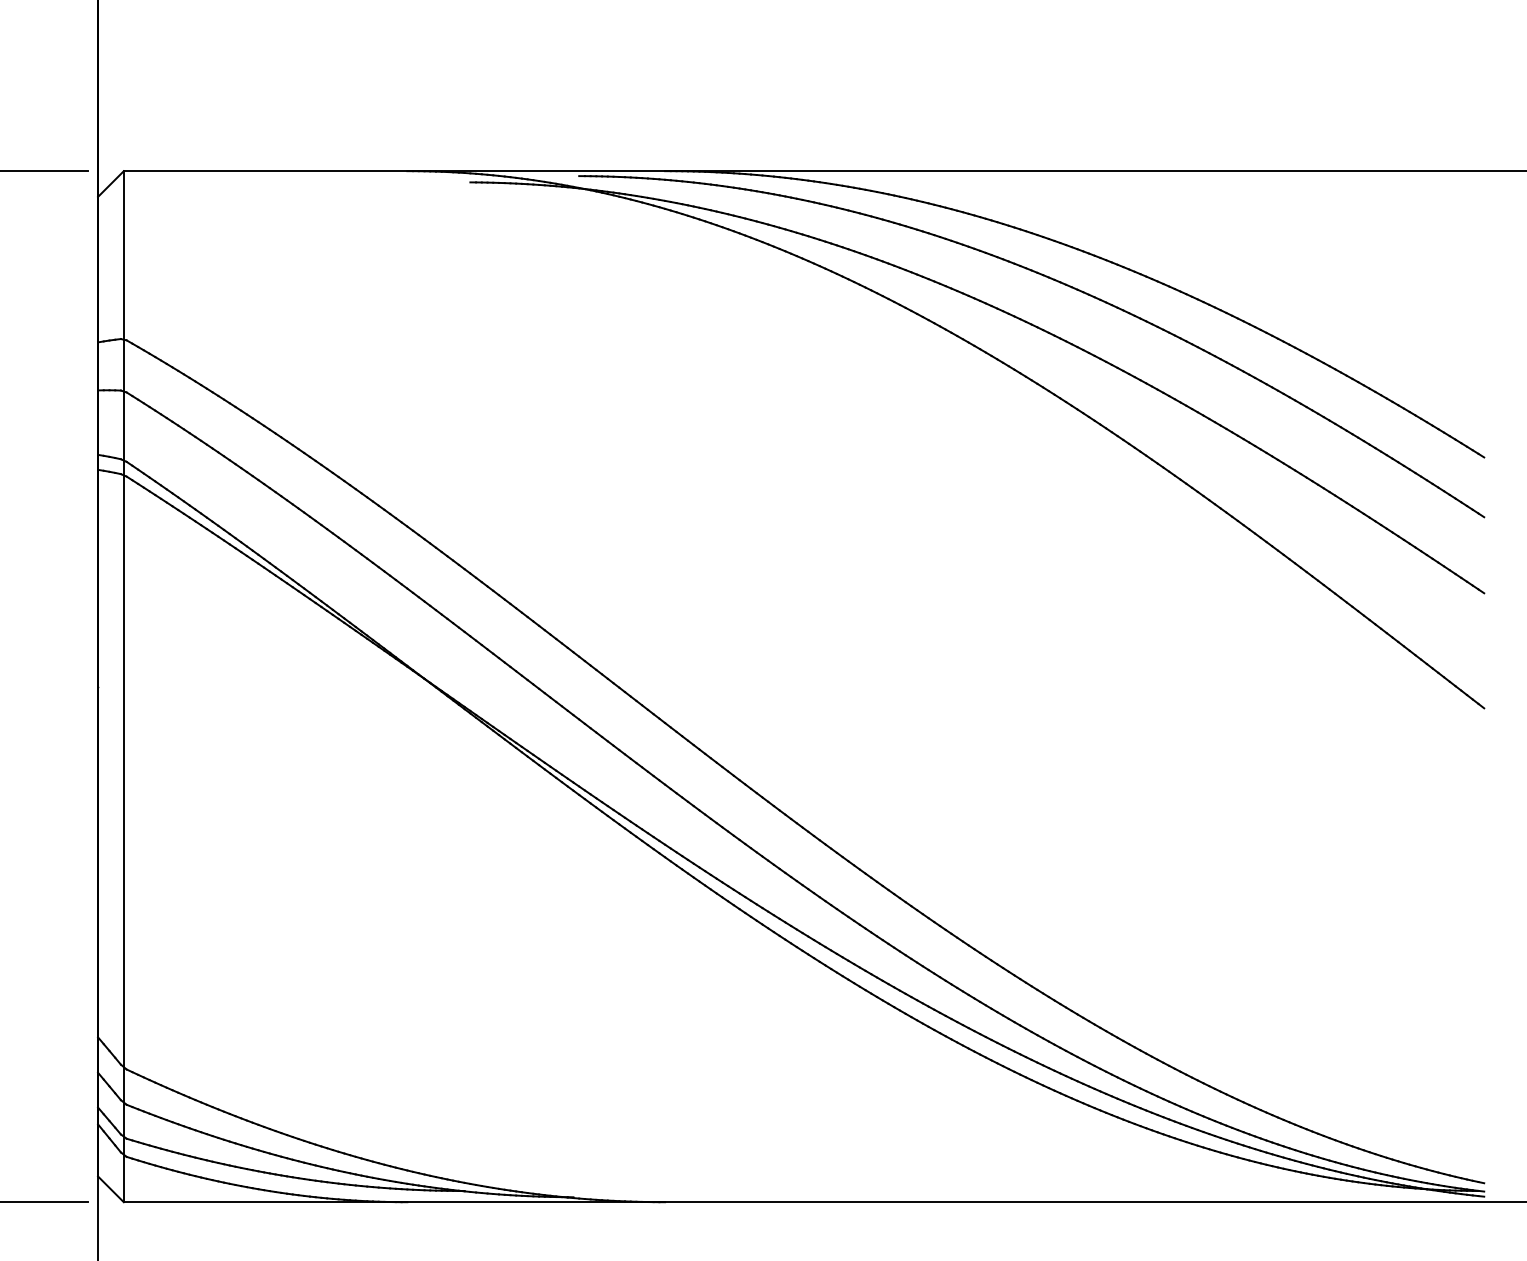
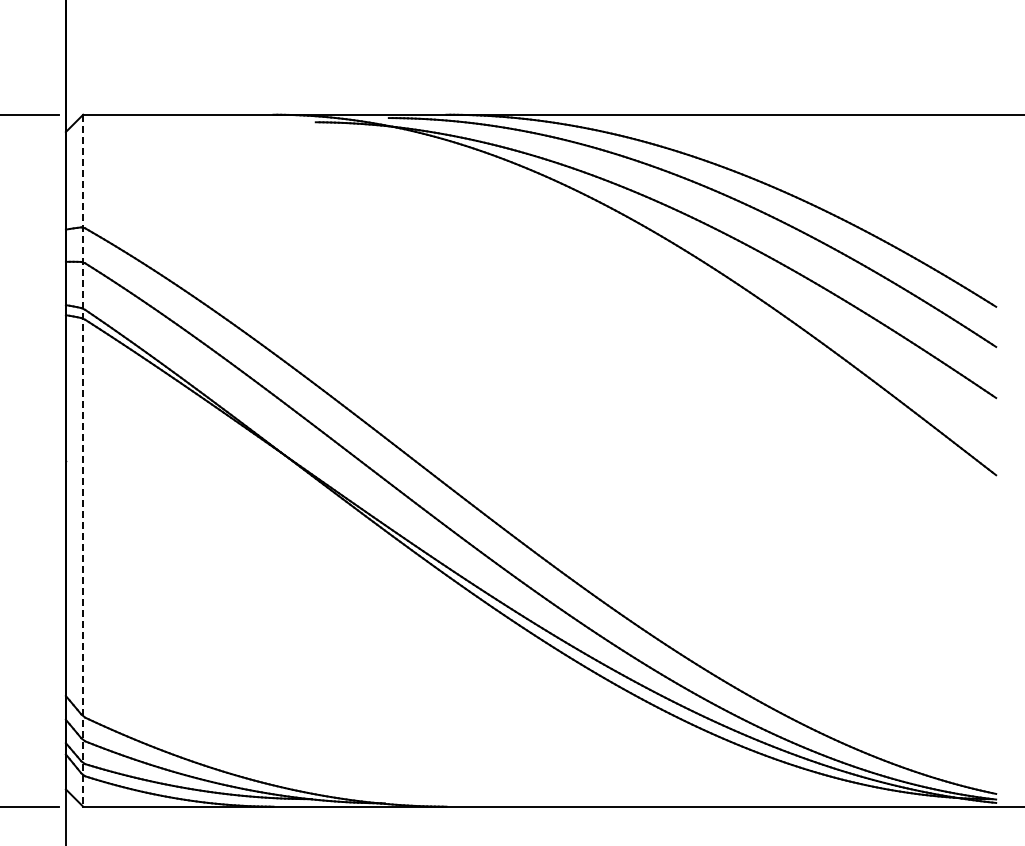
line: (124, 686) -> (83, 460), solid -> dashed

